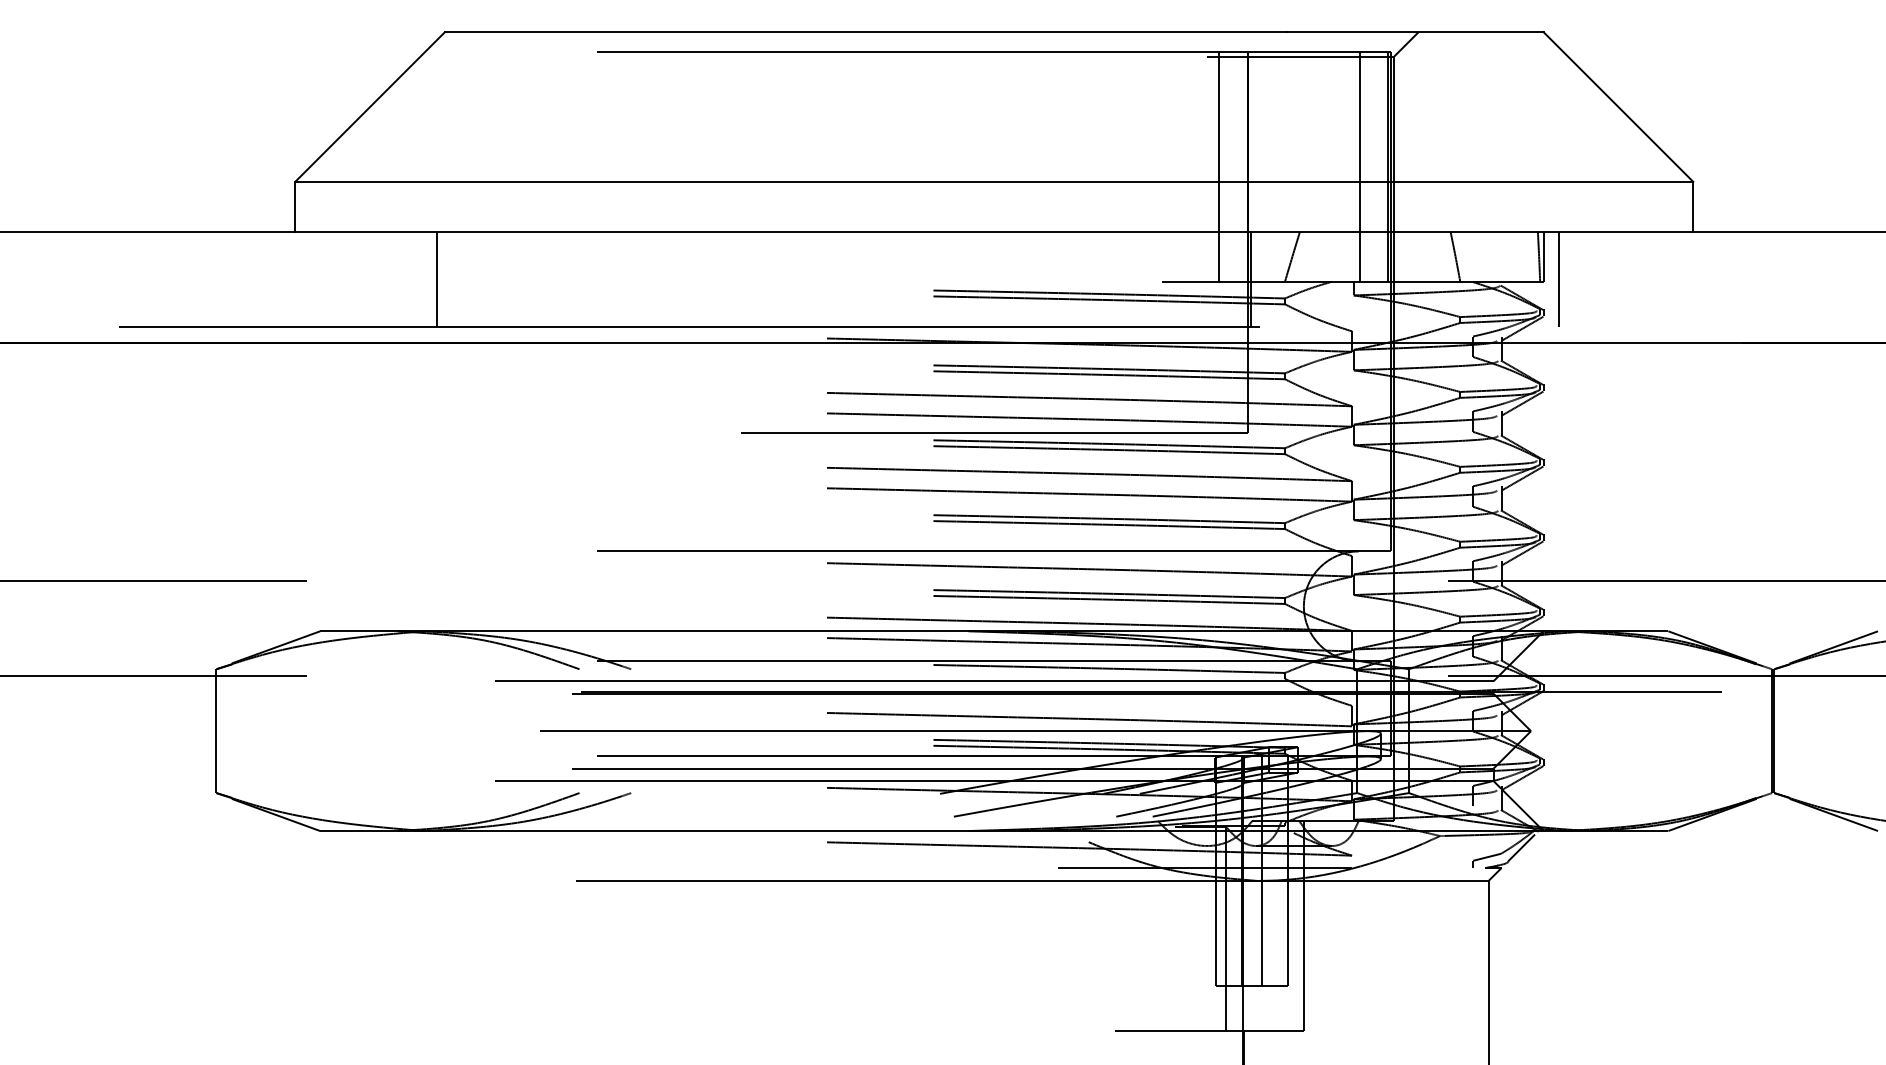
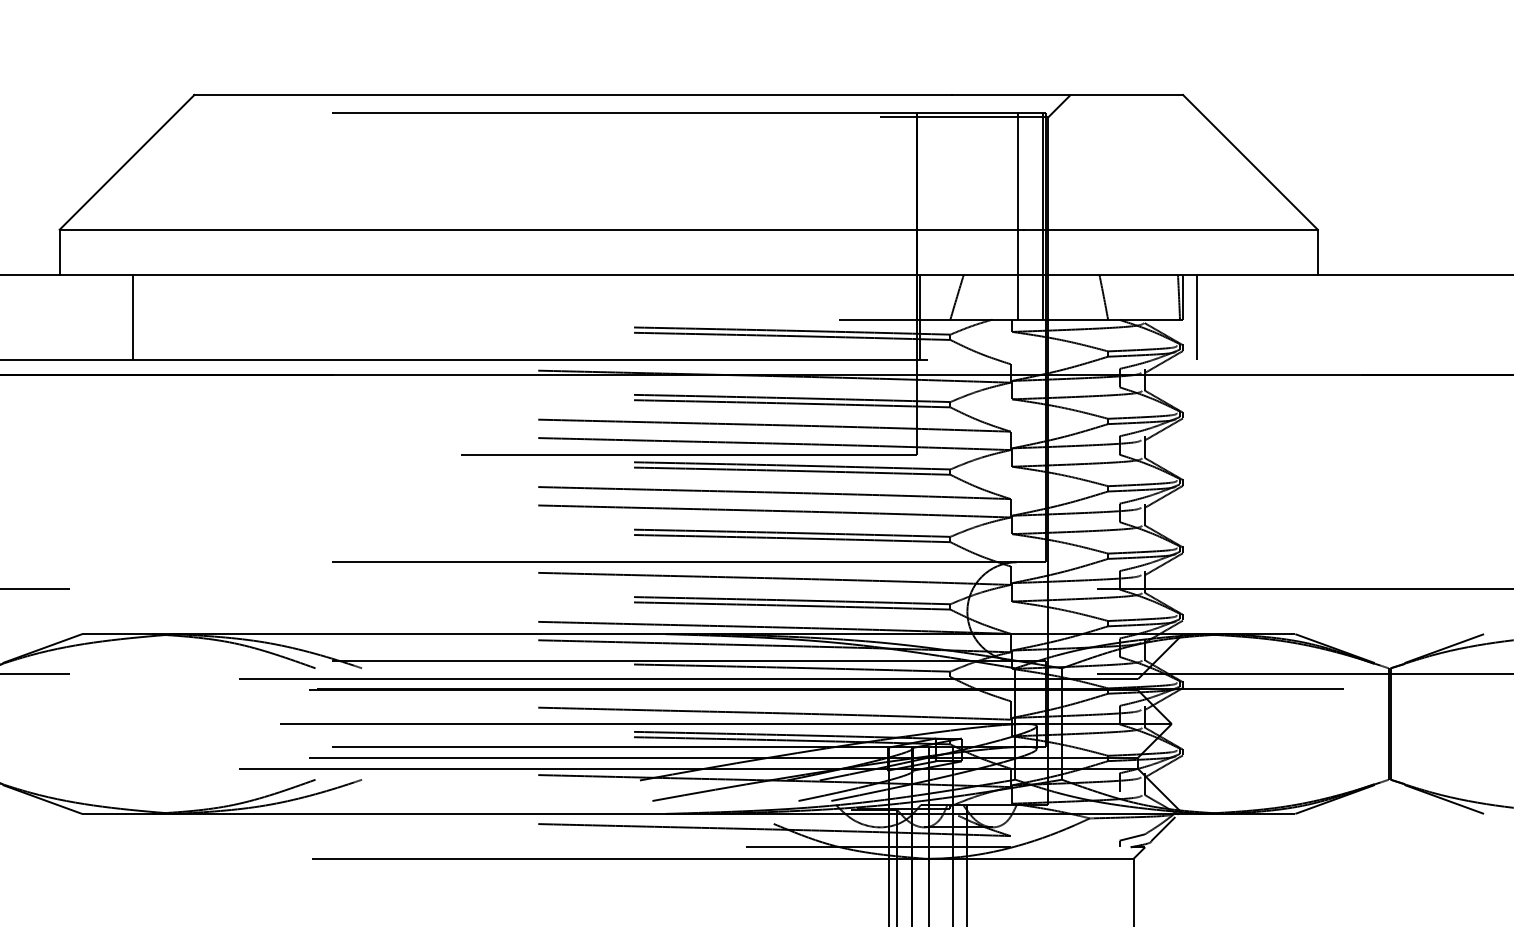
line: (1219, 166) -> (891, 215), removed
line: (436, 278) -> (132, 316), moved

